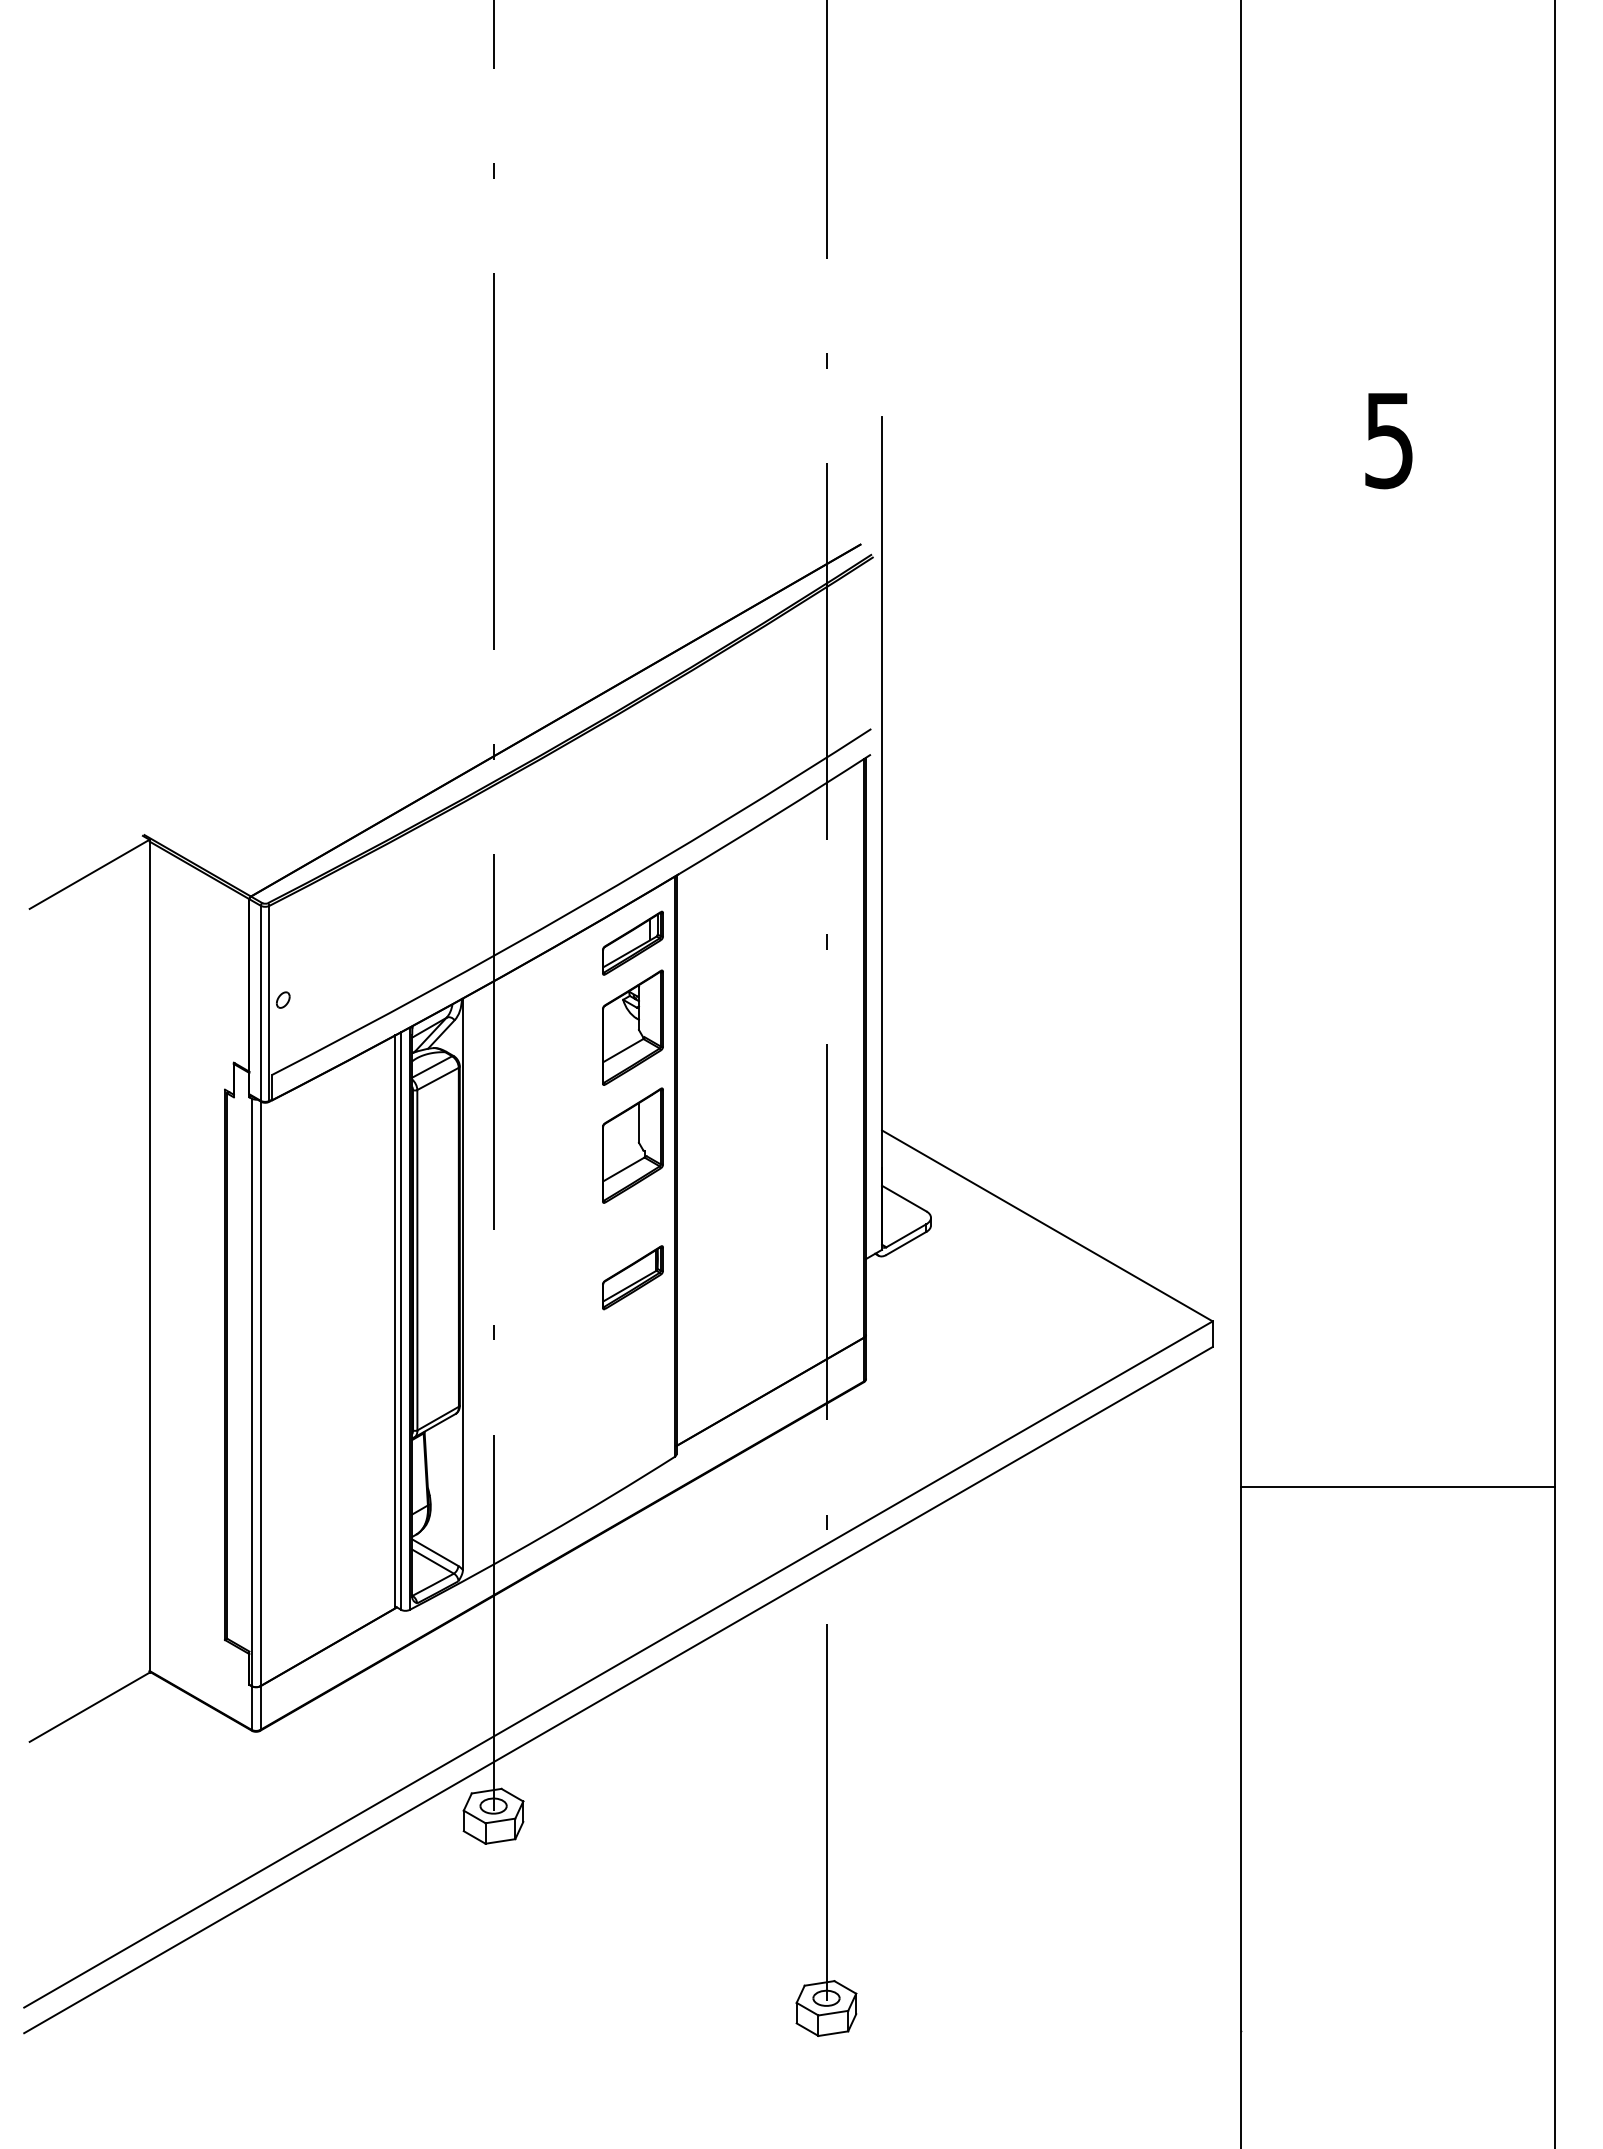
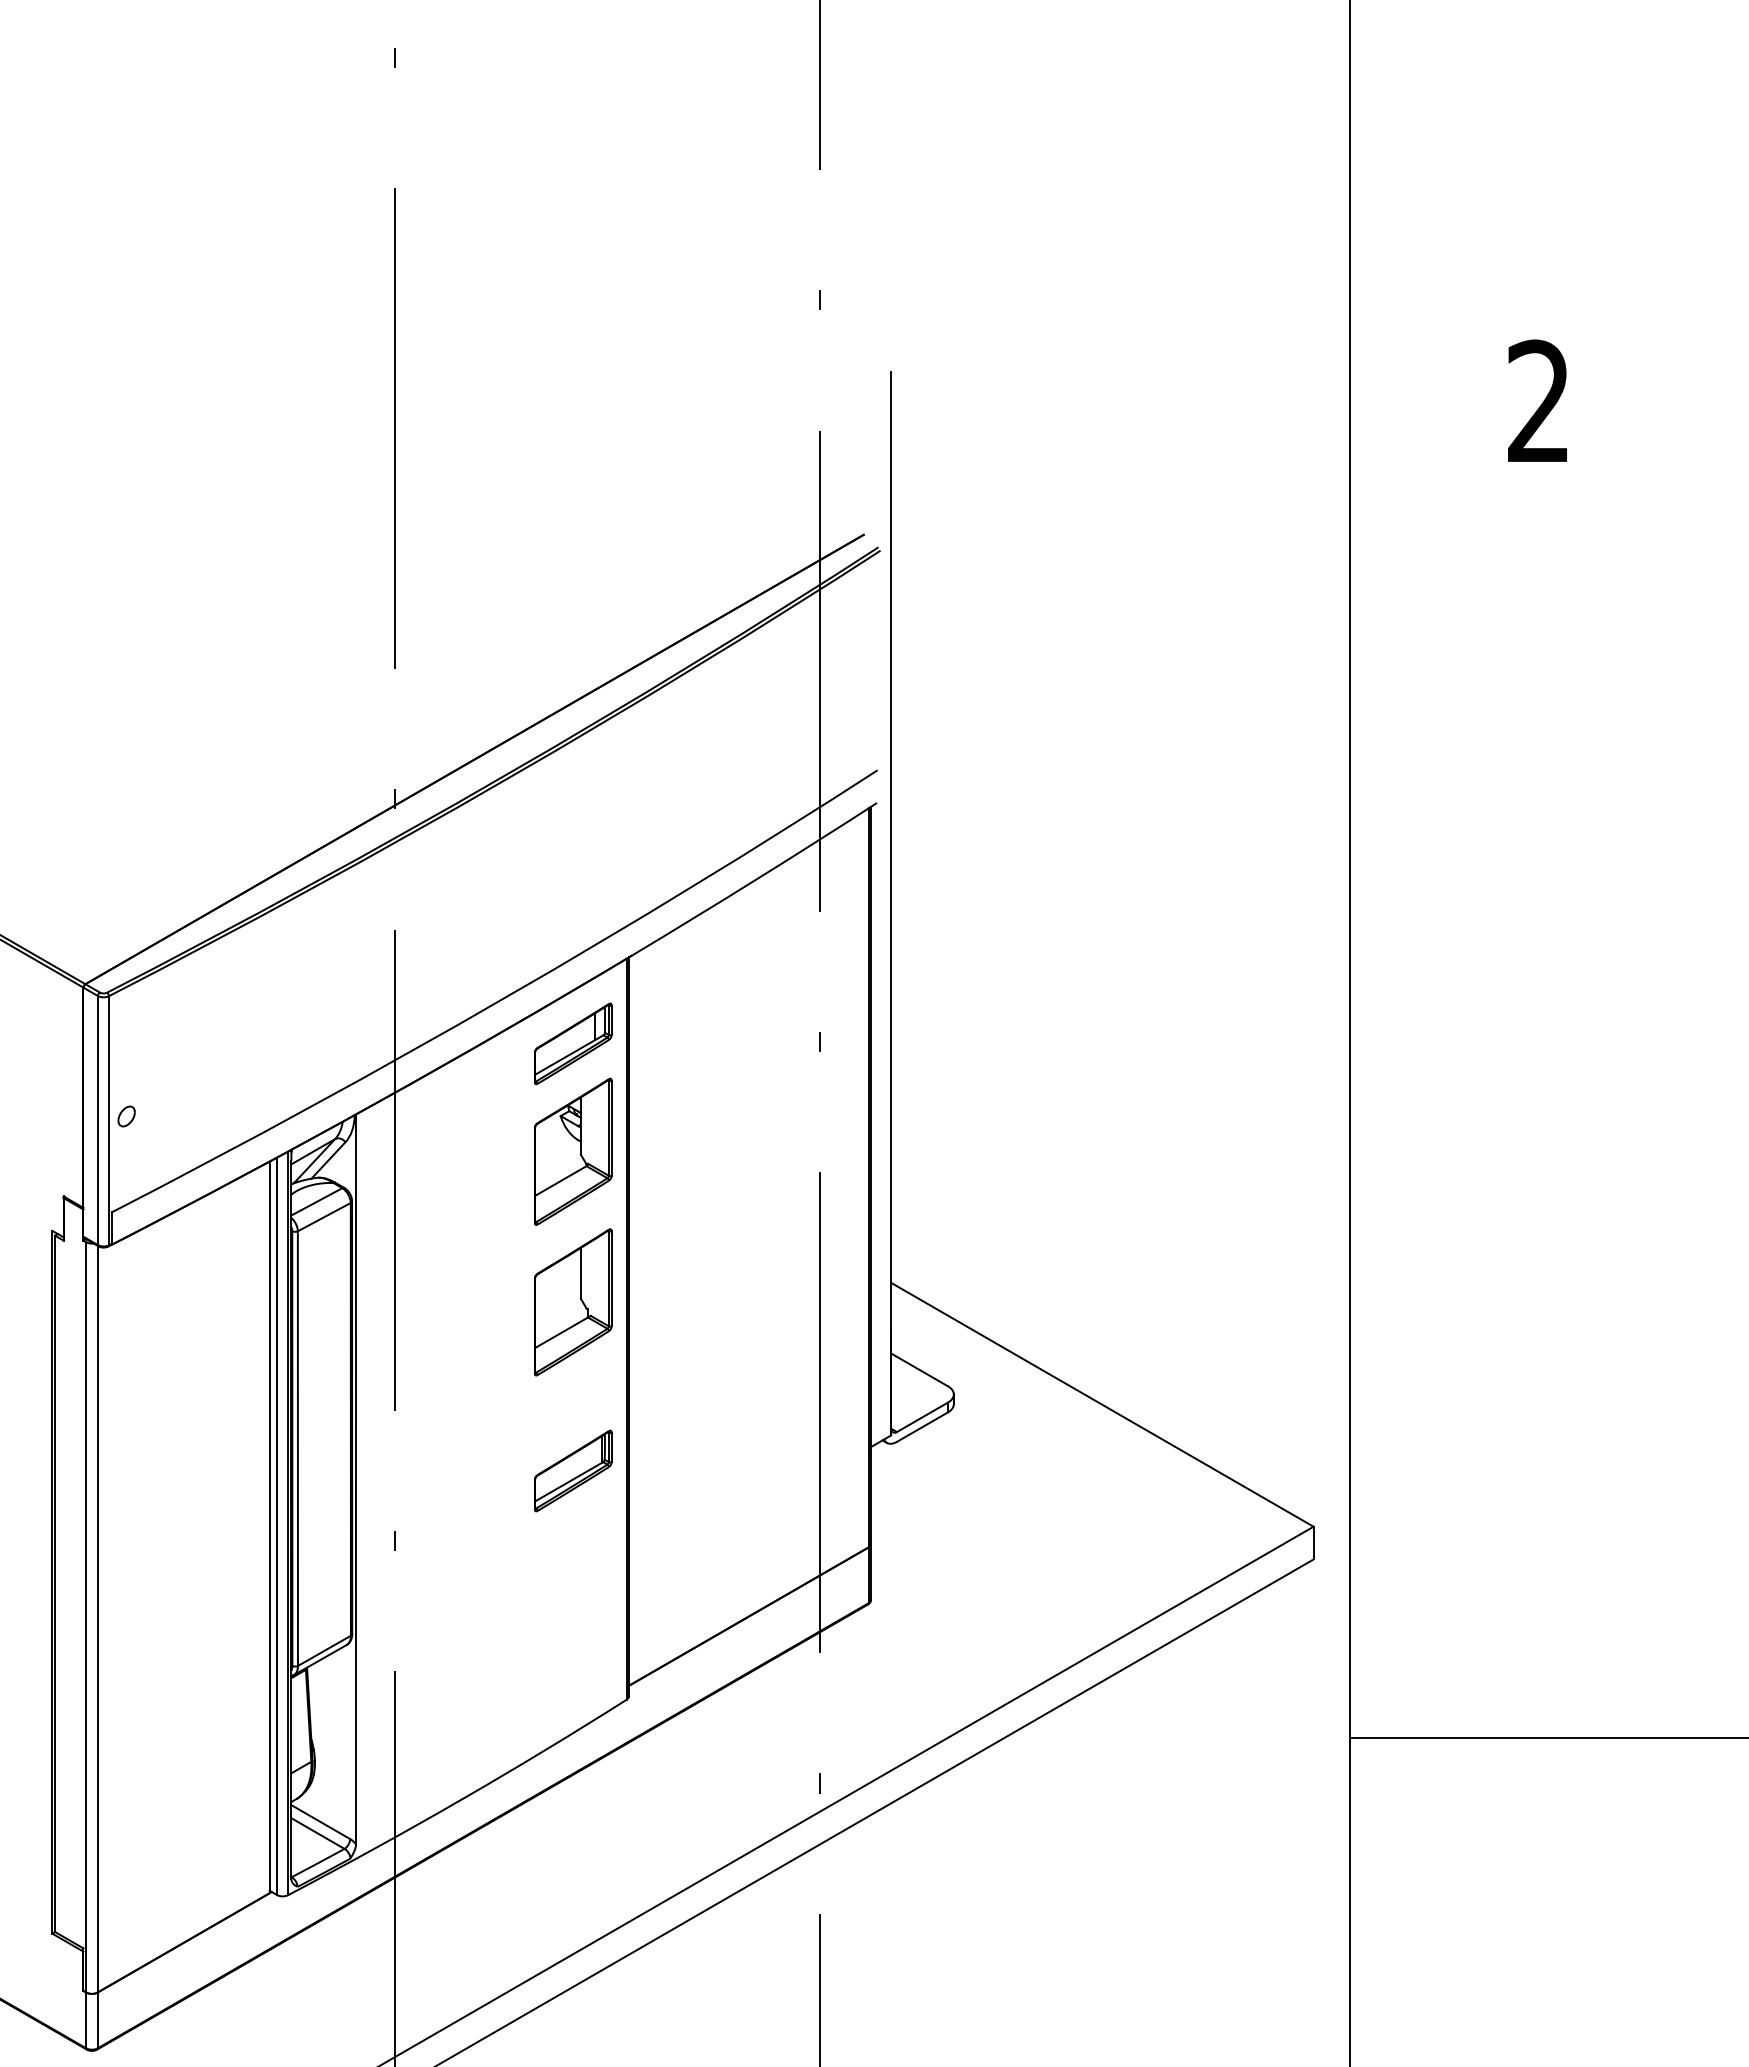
text: (1388, 440) -> (1538, 401), 5 -> 2

